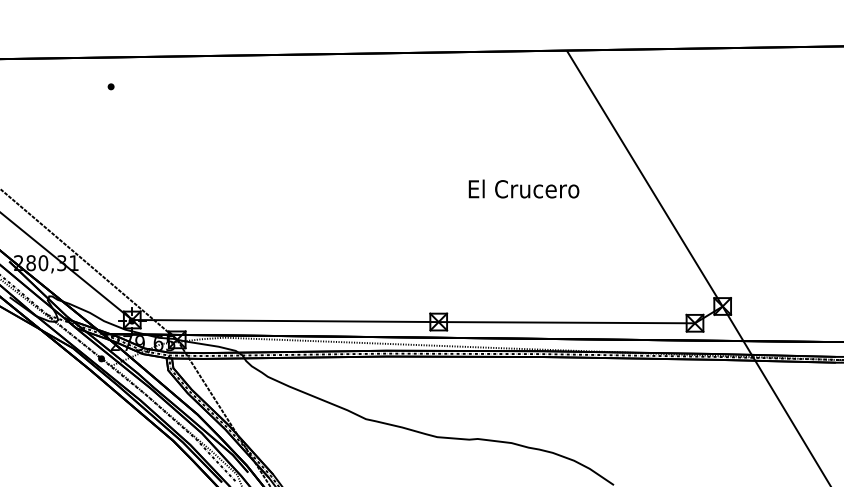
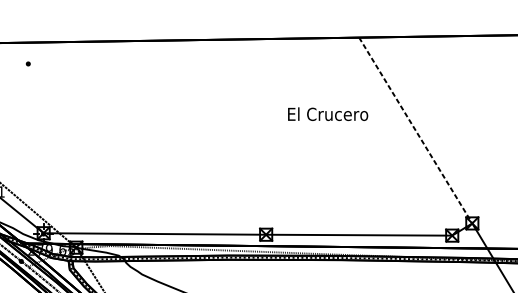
line: (644, 178) -> (415, 130), solid -> dashed
text: (523, 188) -> (327, 113), moved

